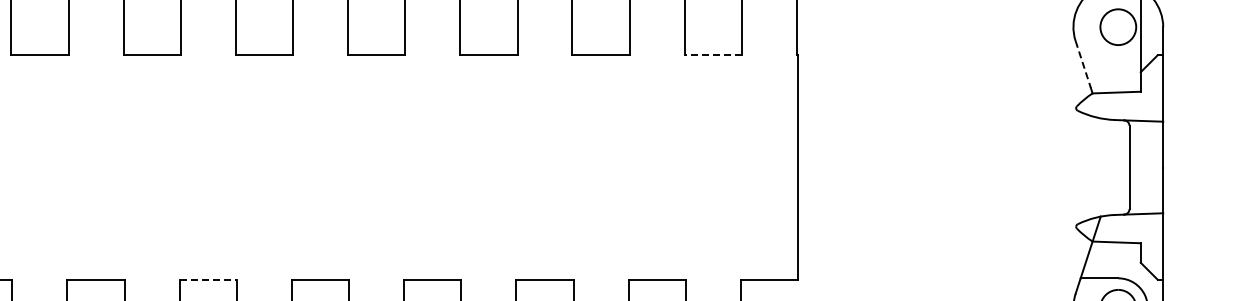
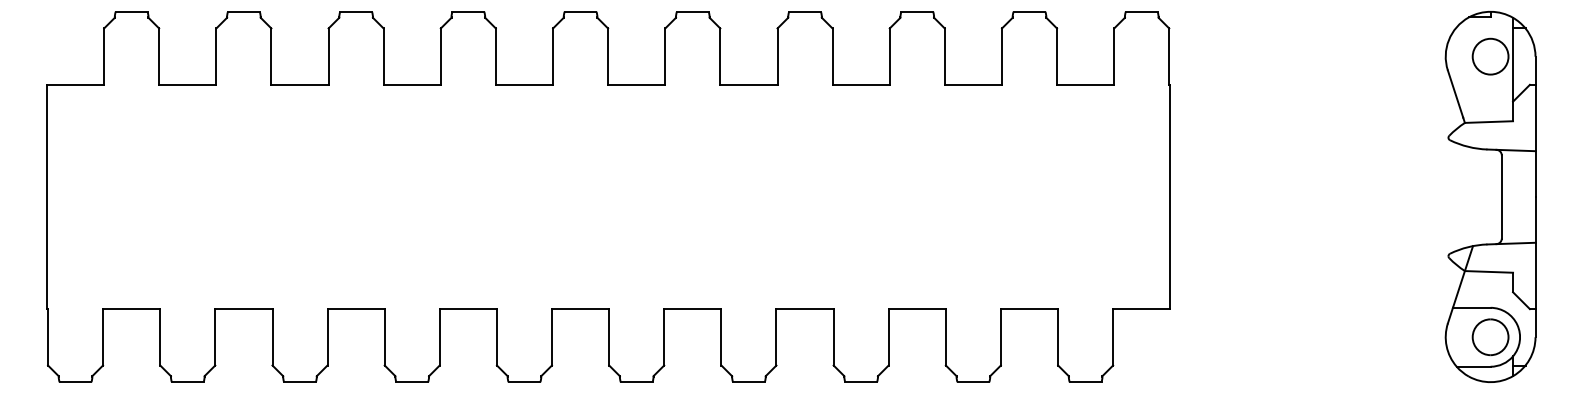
line: (713, 55) -> (1085, 84), dashed -> solid
line: (1083, 65) -> (1455, 94), dashed -> solid
line: (208, 280) -> (580, 309), dashed -> solid

